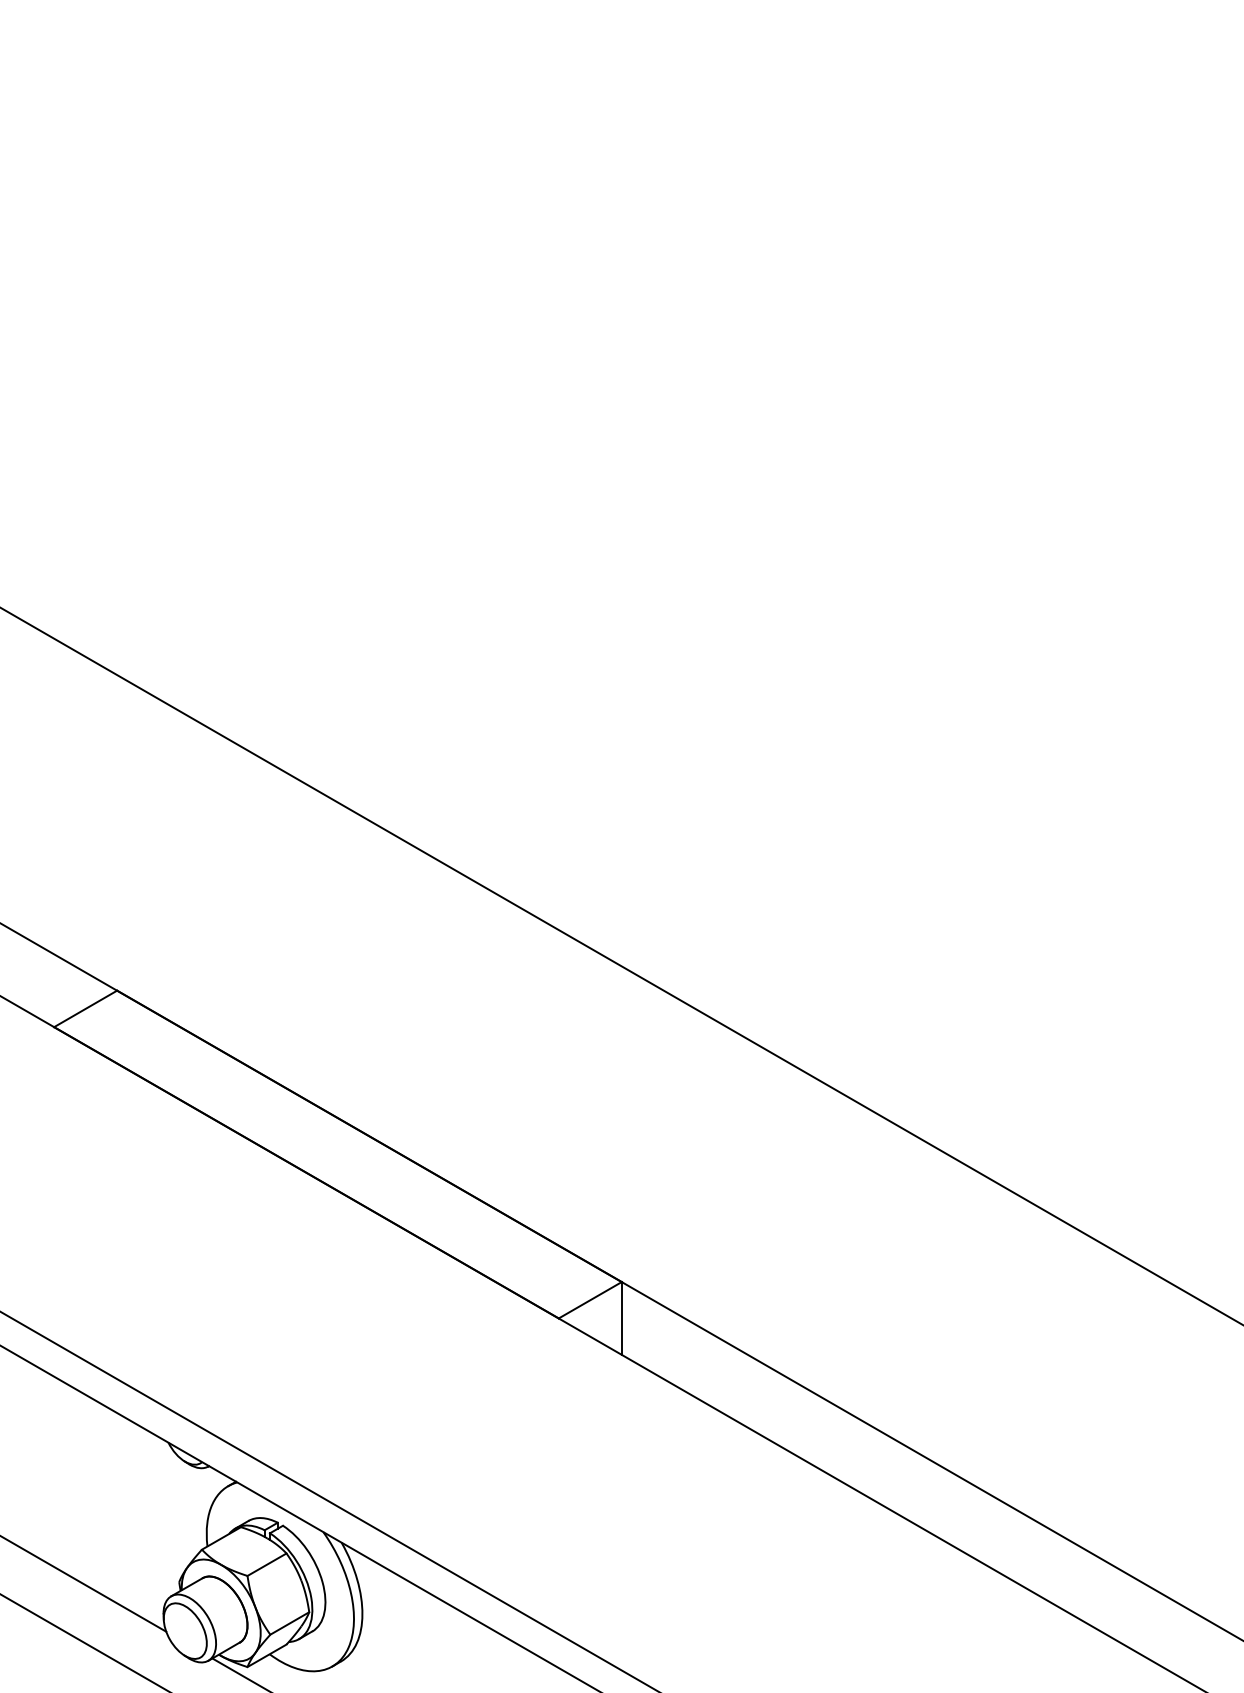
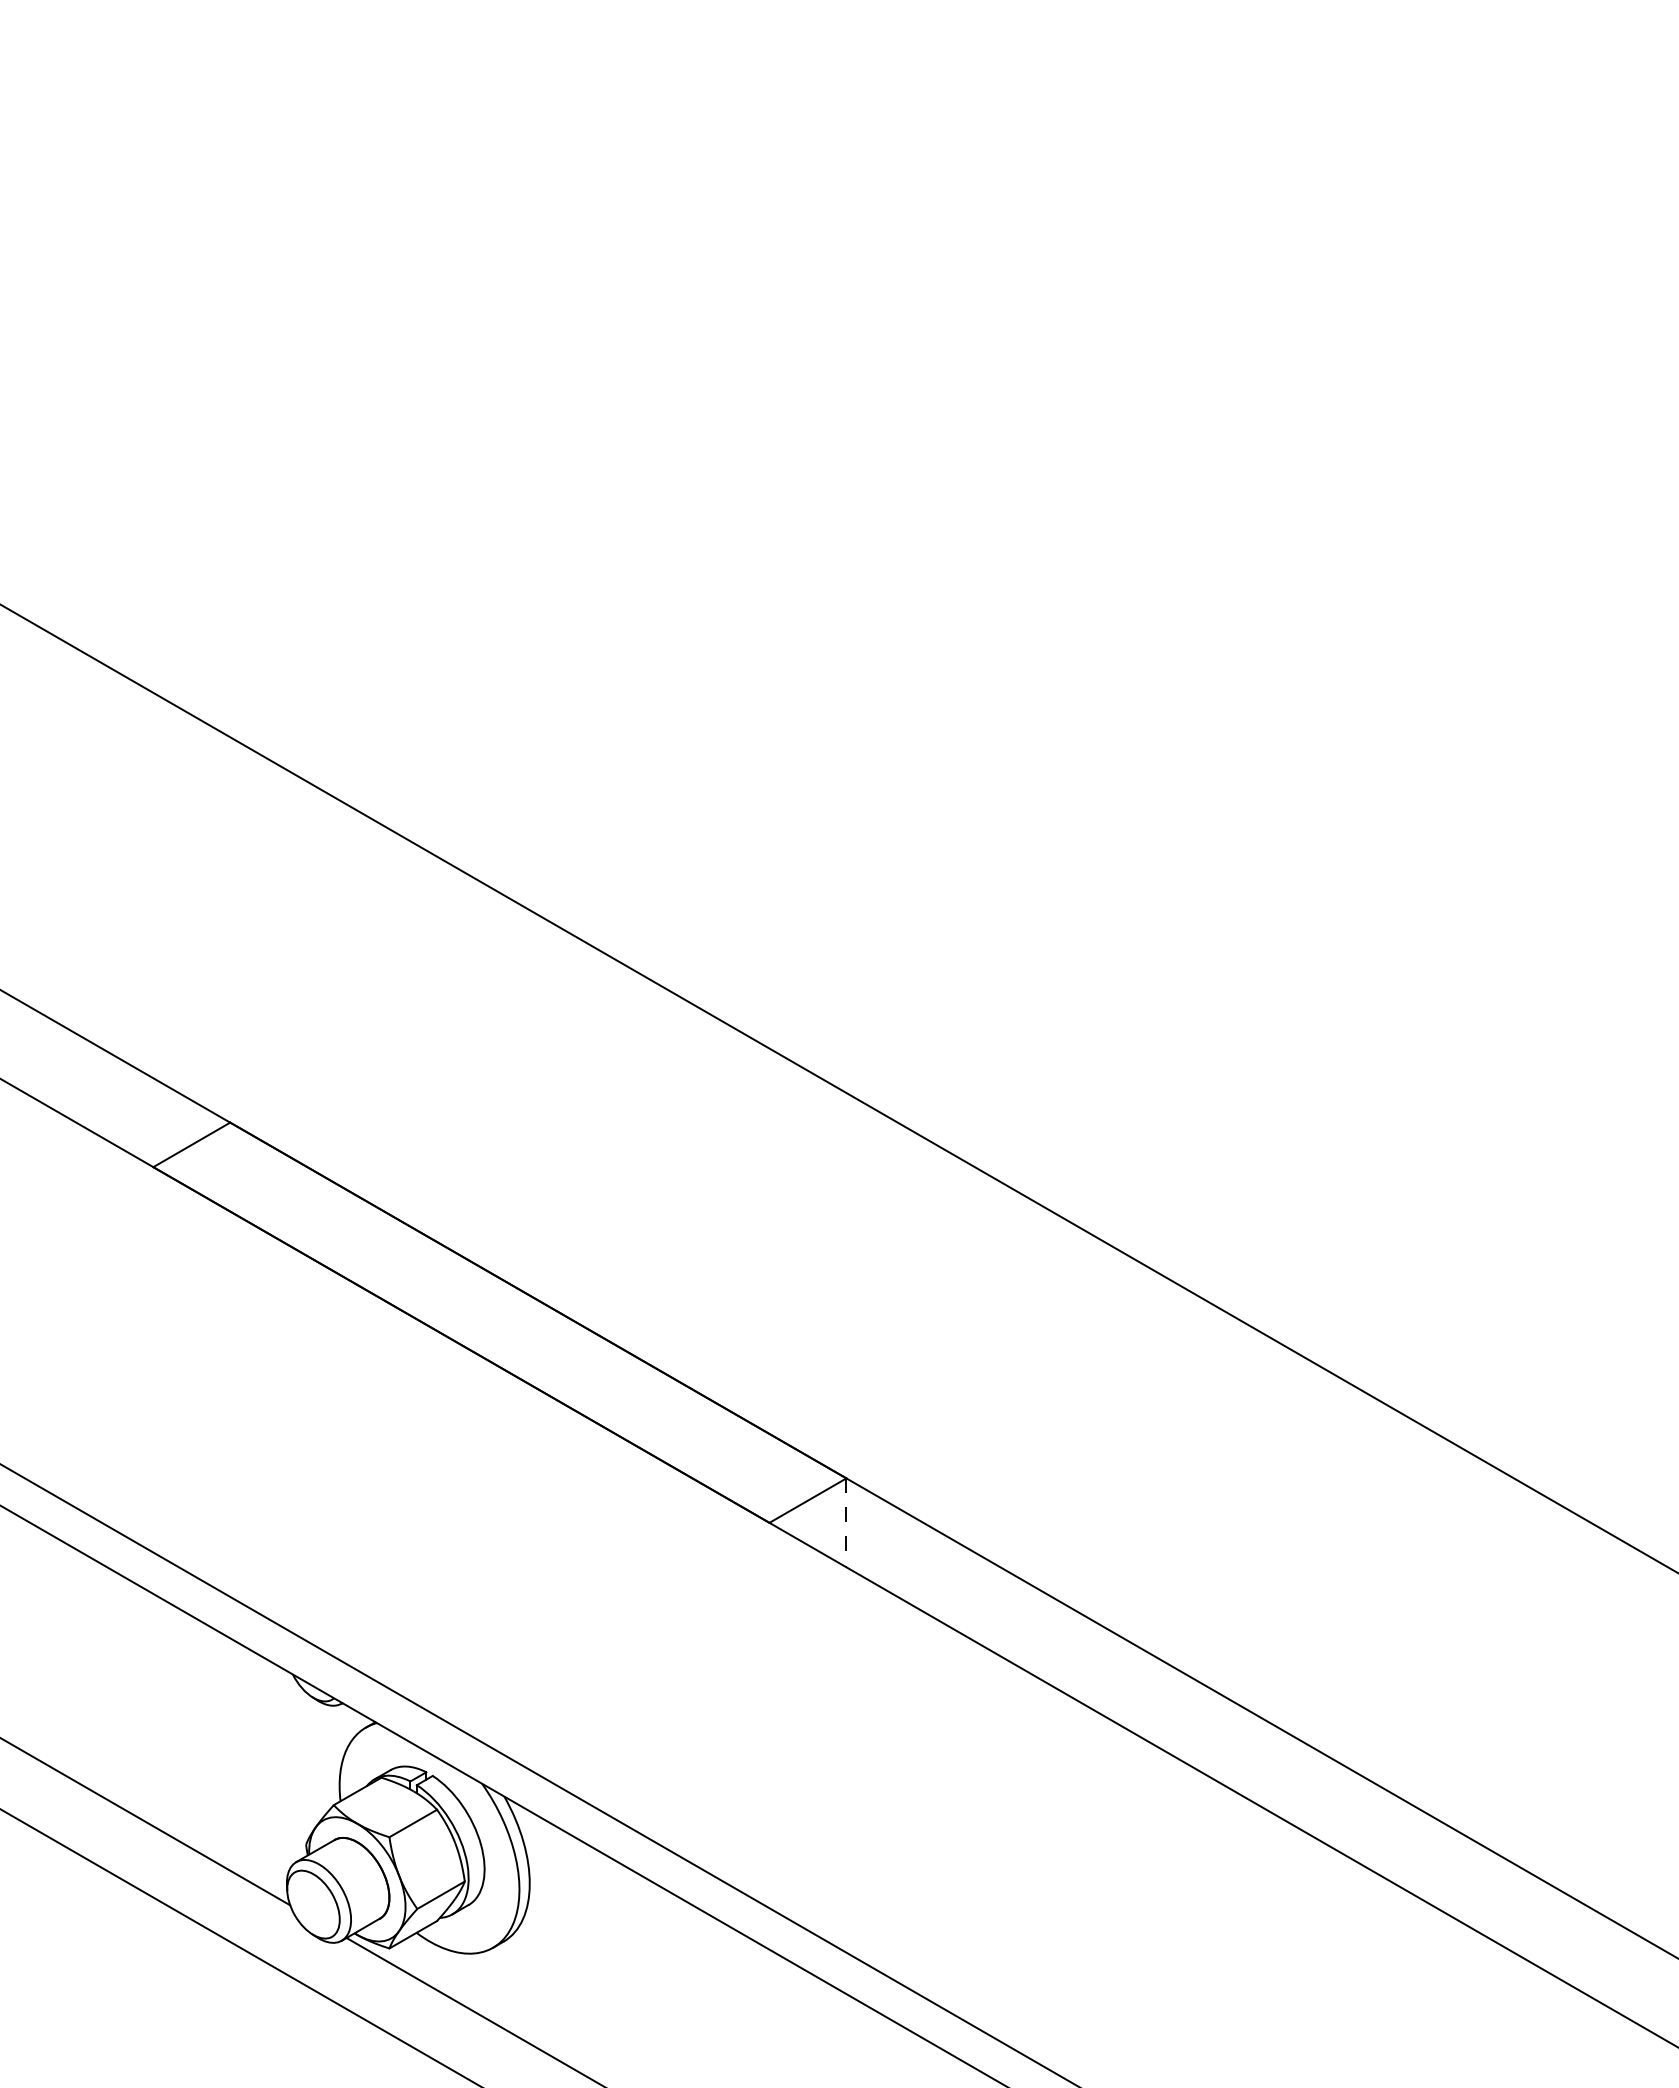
line: (621, 1318) -> (846, 1523), solid -> dashed

